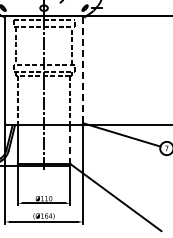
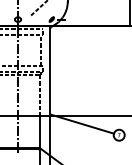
line: (83, 70) -> (50, 70), dashed -> solid
line: (70, 145) -> (39, 132), dashed -> solid

